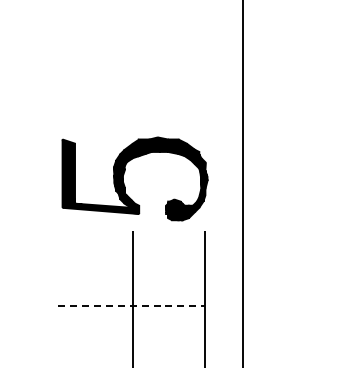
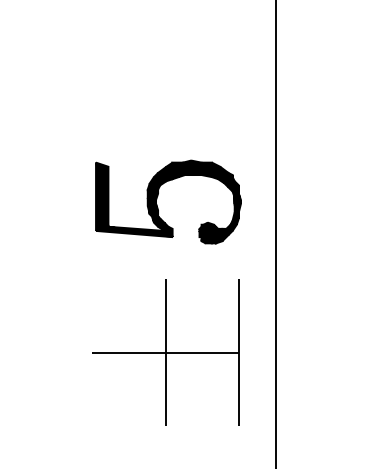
part: (125, 173) -> (158, 196), moved
line: (132, 306) -> (165, 353), dashed -> solid

